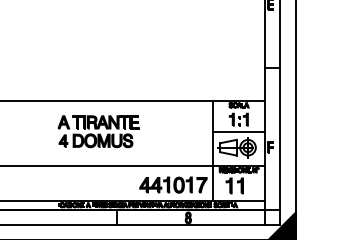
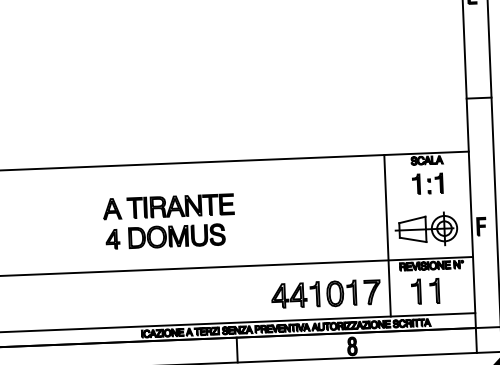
part: (98, 131) -> (169, 221), moved
line: (238, 131) -> (427, 202), removed

